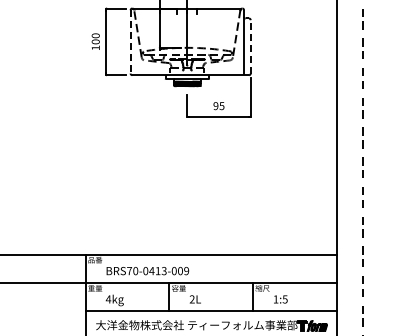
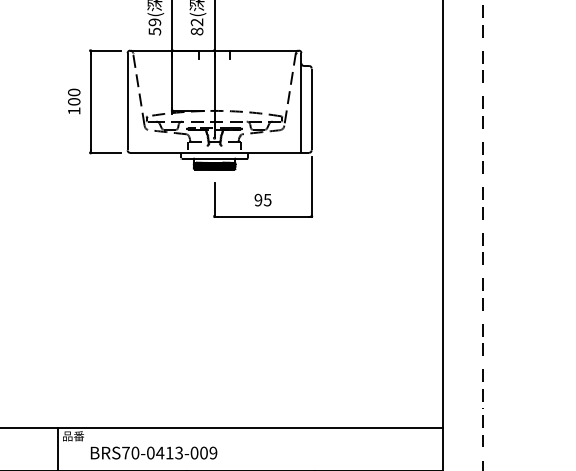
line: (130, 41) -> (127, 101), dashed -> solid
line: (250, 46) -> (311, 108), dashed -> solid

